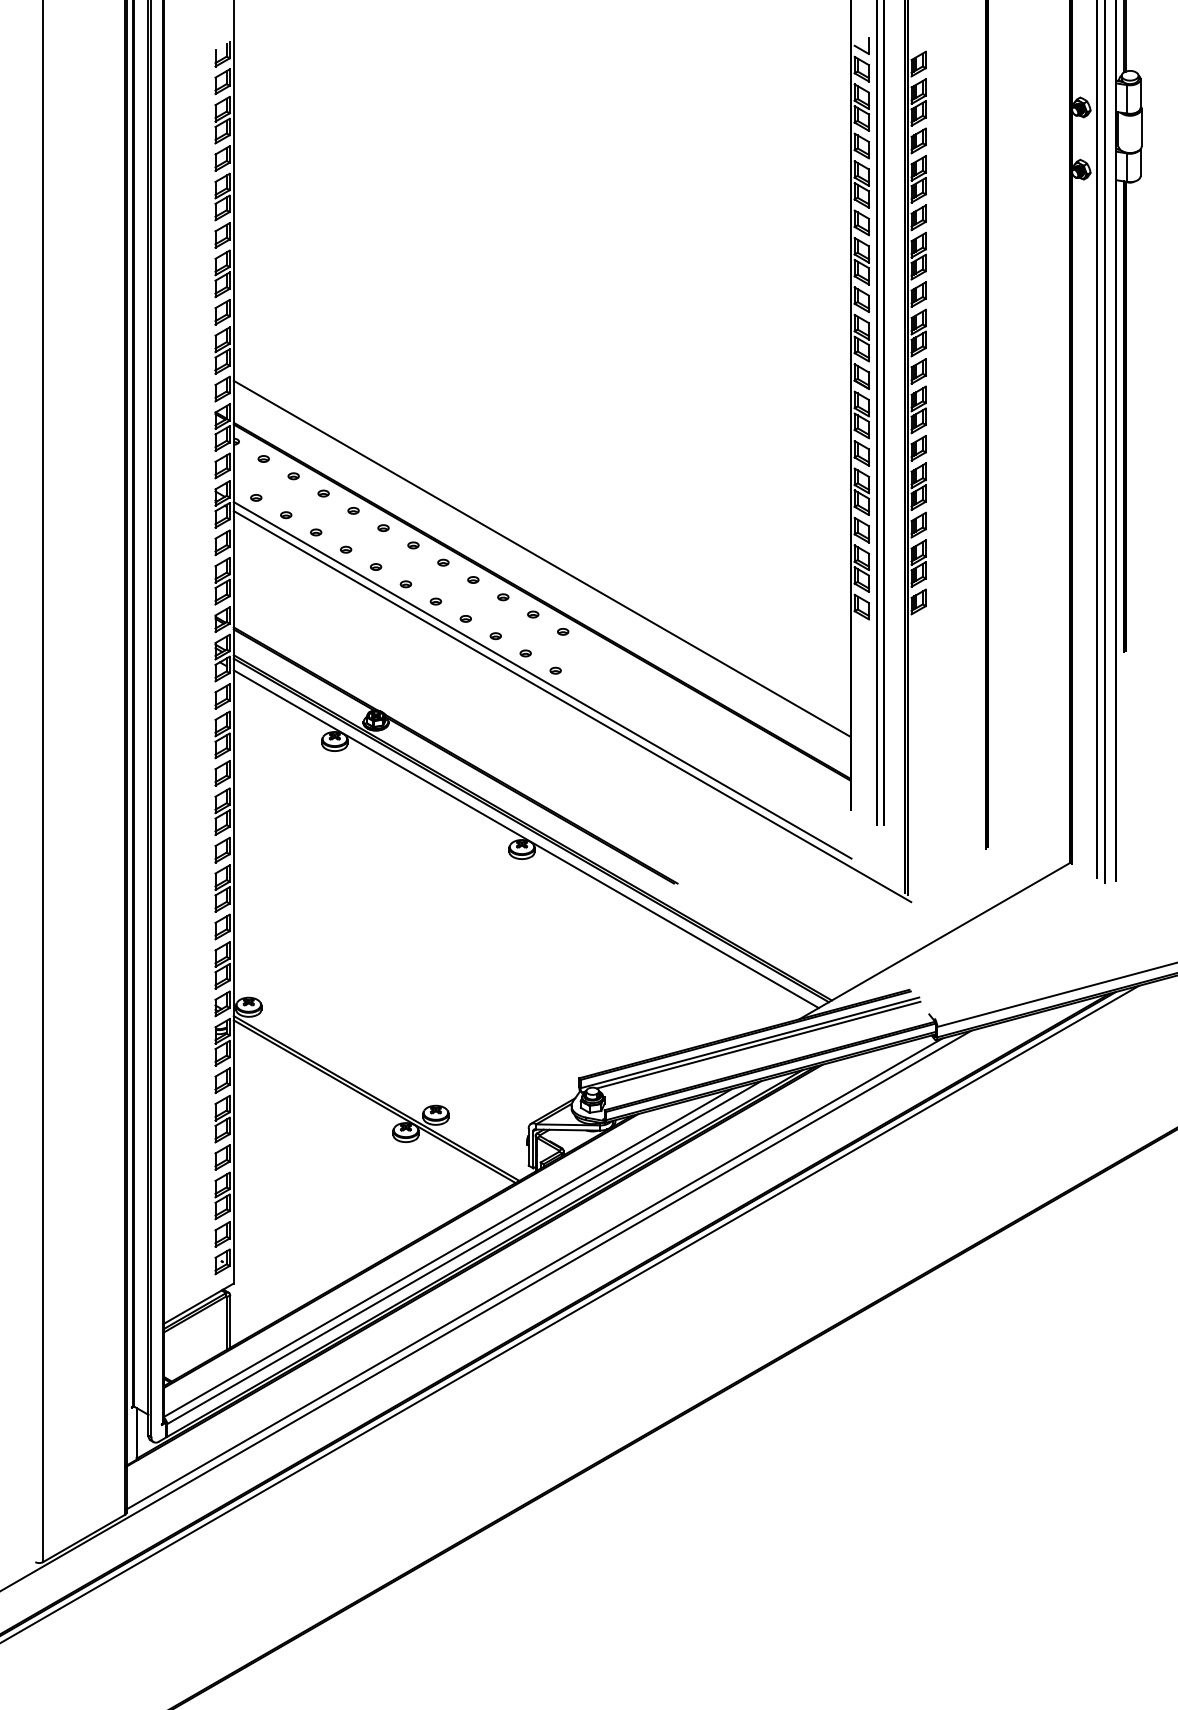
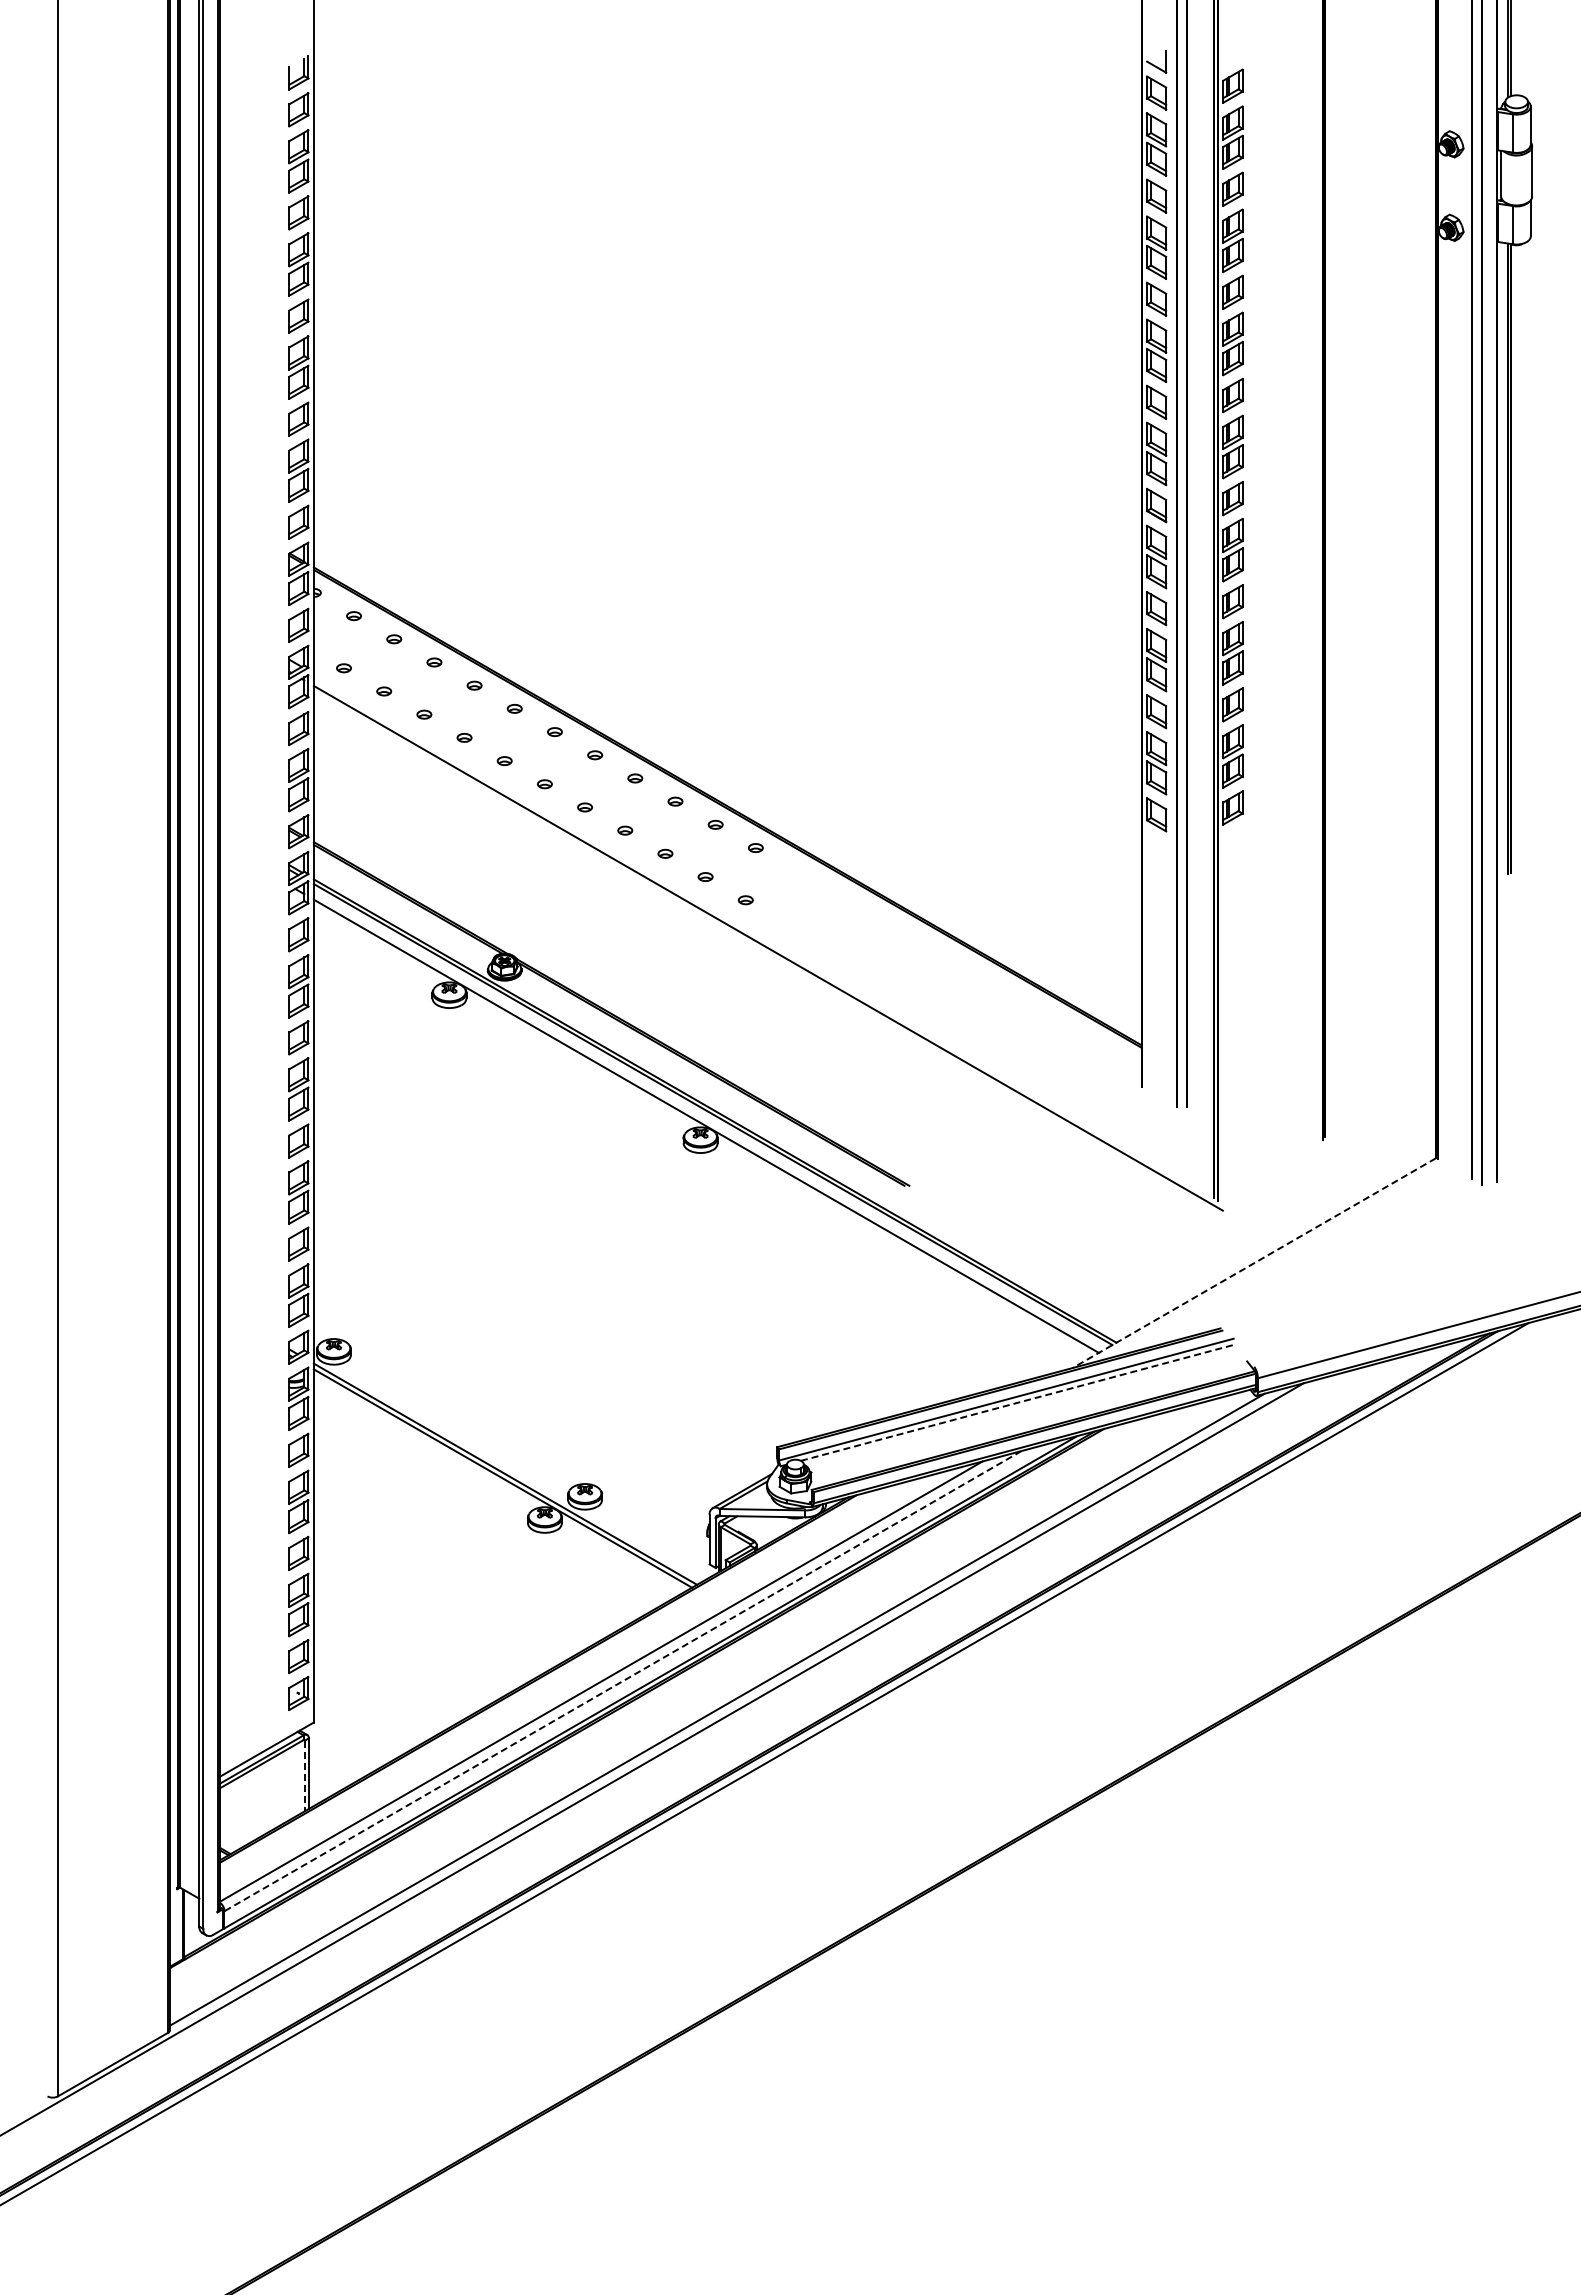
line: (542, 559) -> (727, 750), removed
line: (542, 679) -> (727, 912), removed
line: (934, 941) -> (1254, 1263), solid -> dashed
line: (758, 1045) -> (1018, 1402), solid -> dashed
line: (463, 1252) -> (622, 1681), solid -> dashed
line: (226, 1323) -> (304, 1776), solid -> dashed

